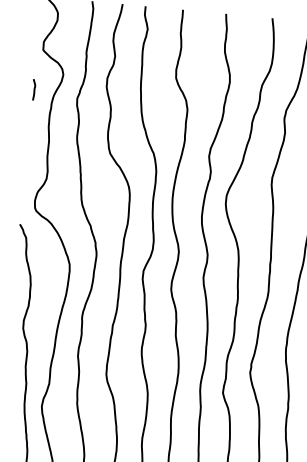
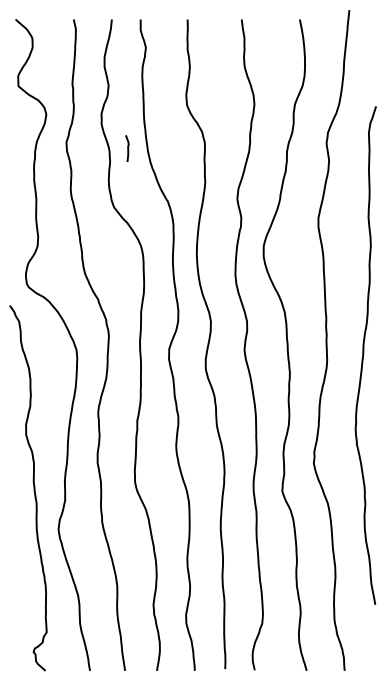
curve: (33, 89) -> (127, 148), moved

